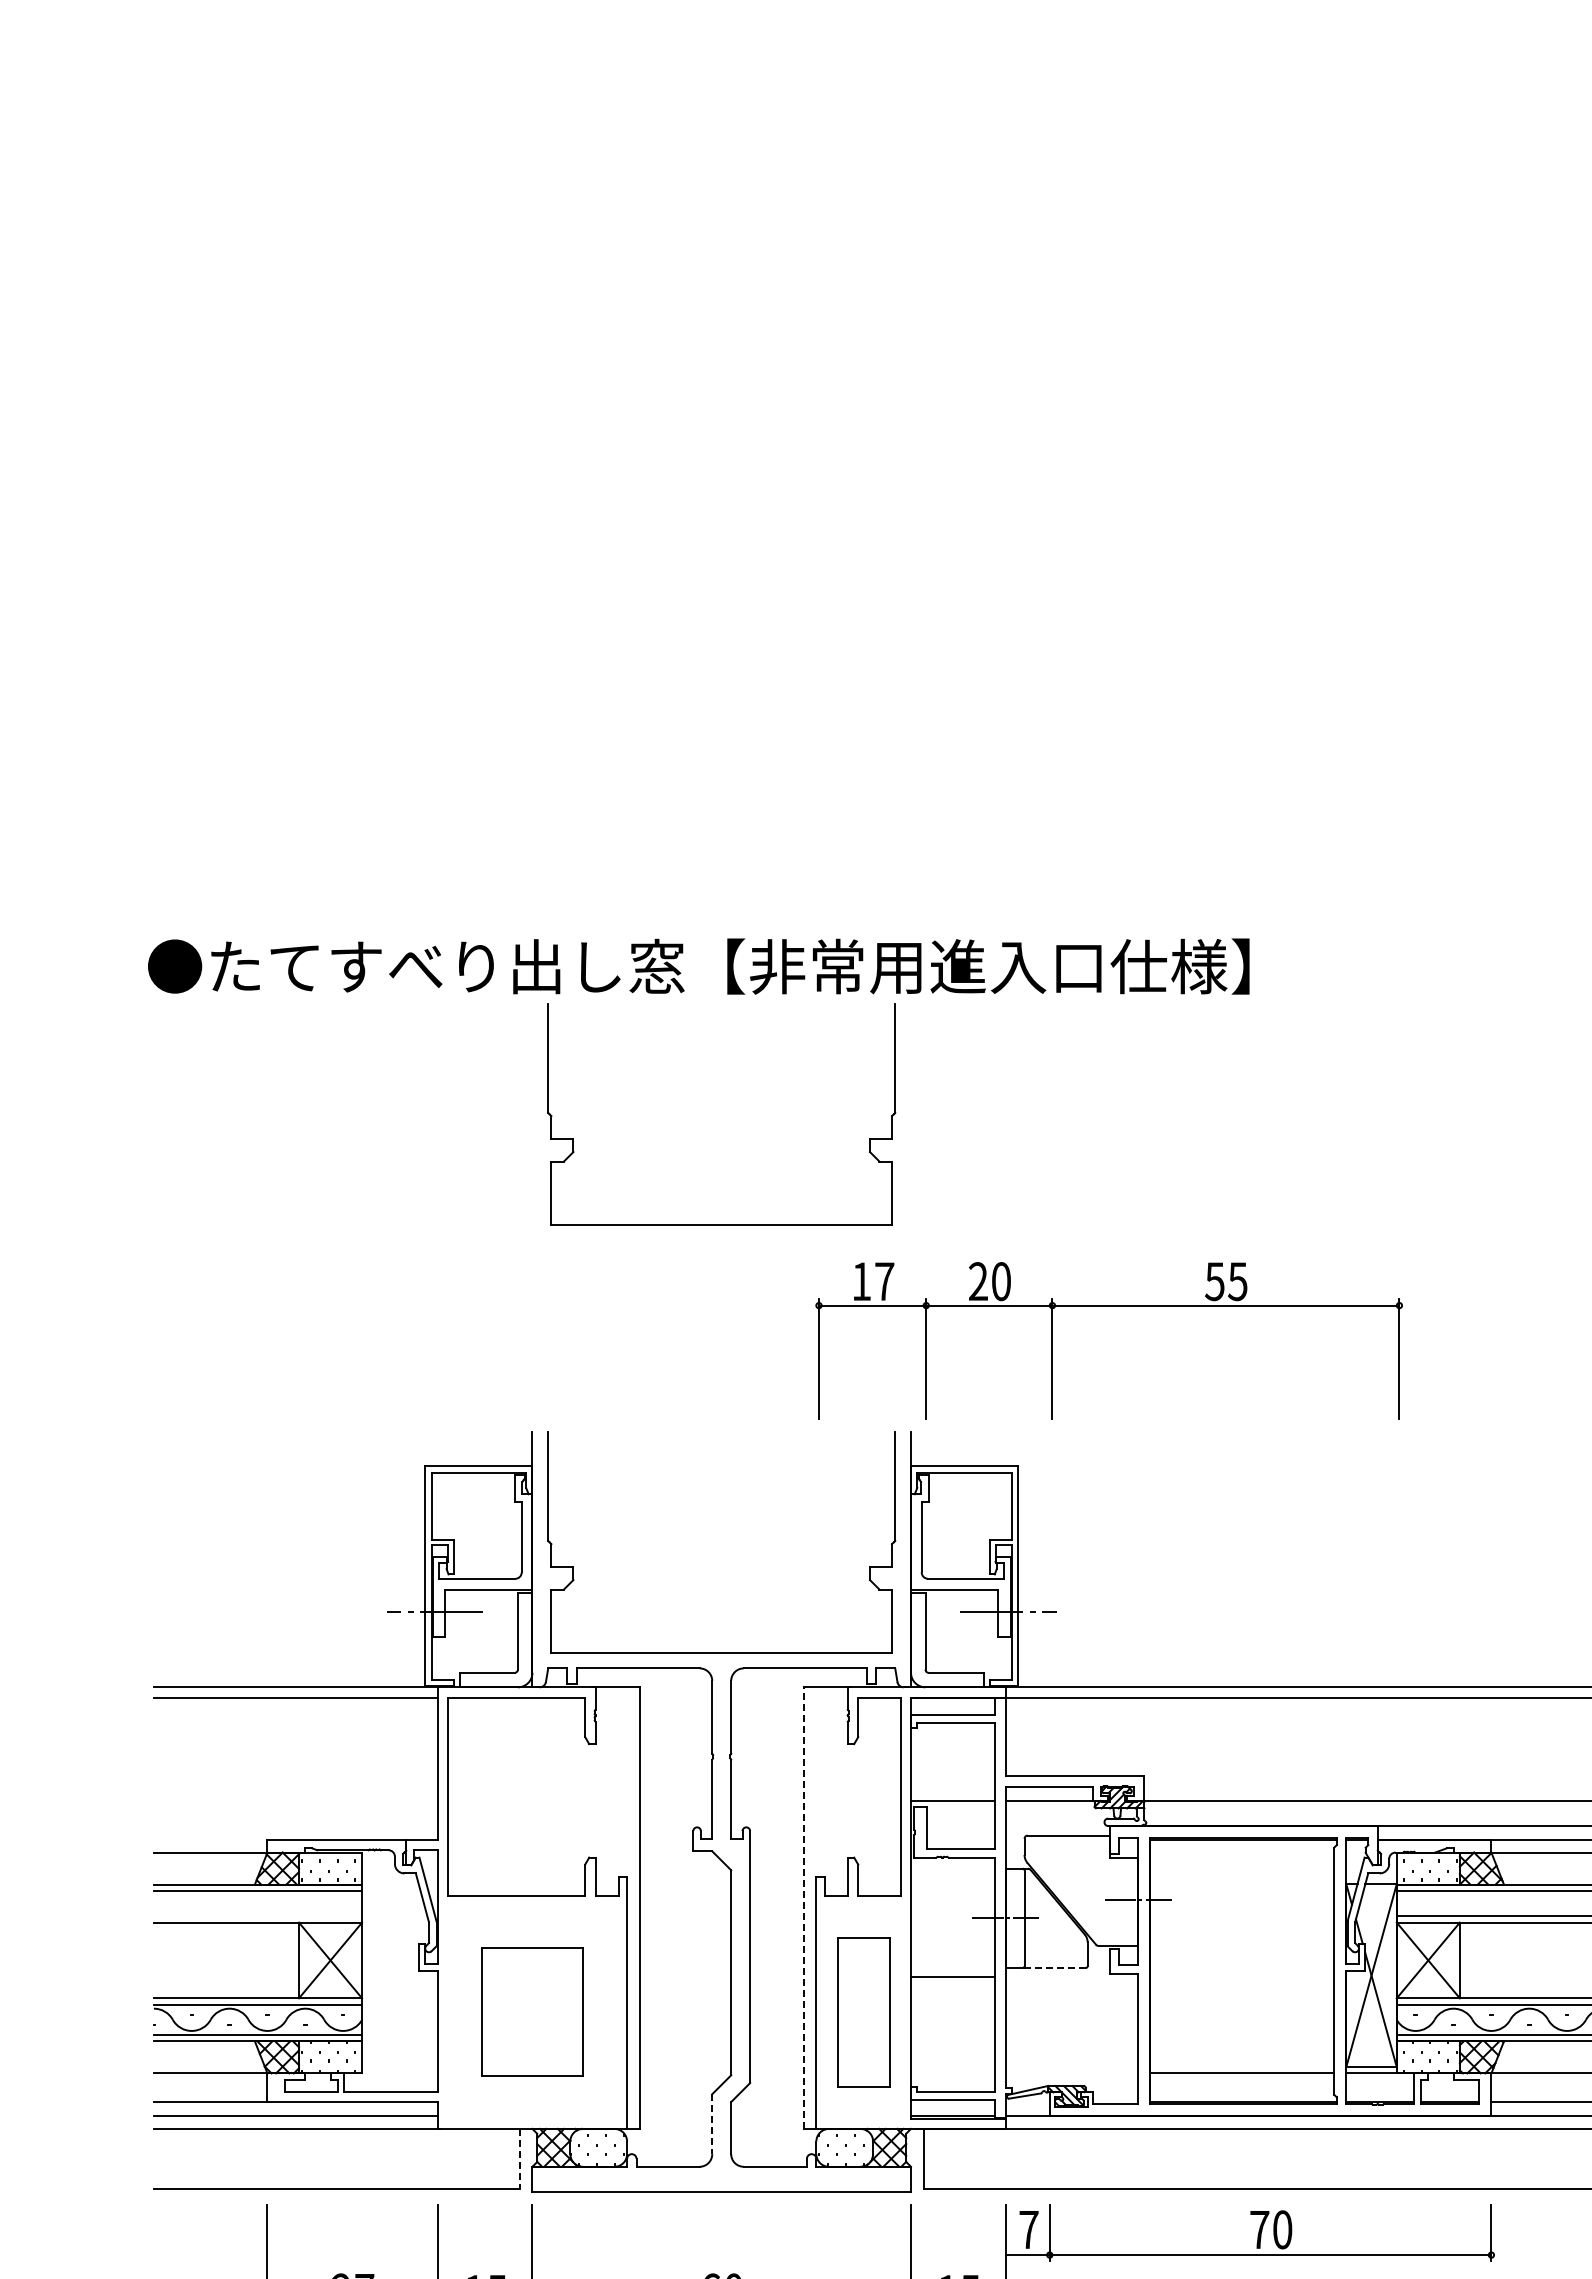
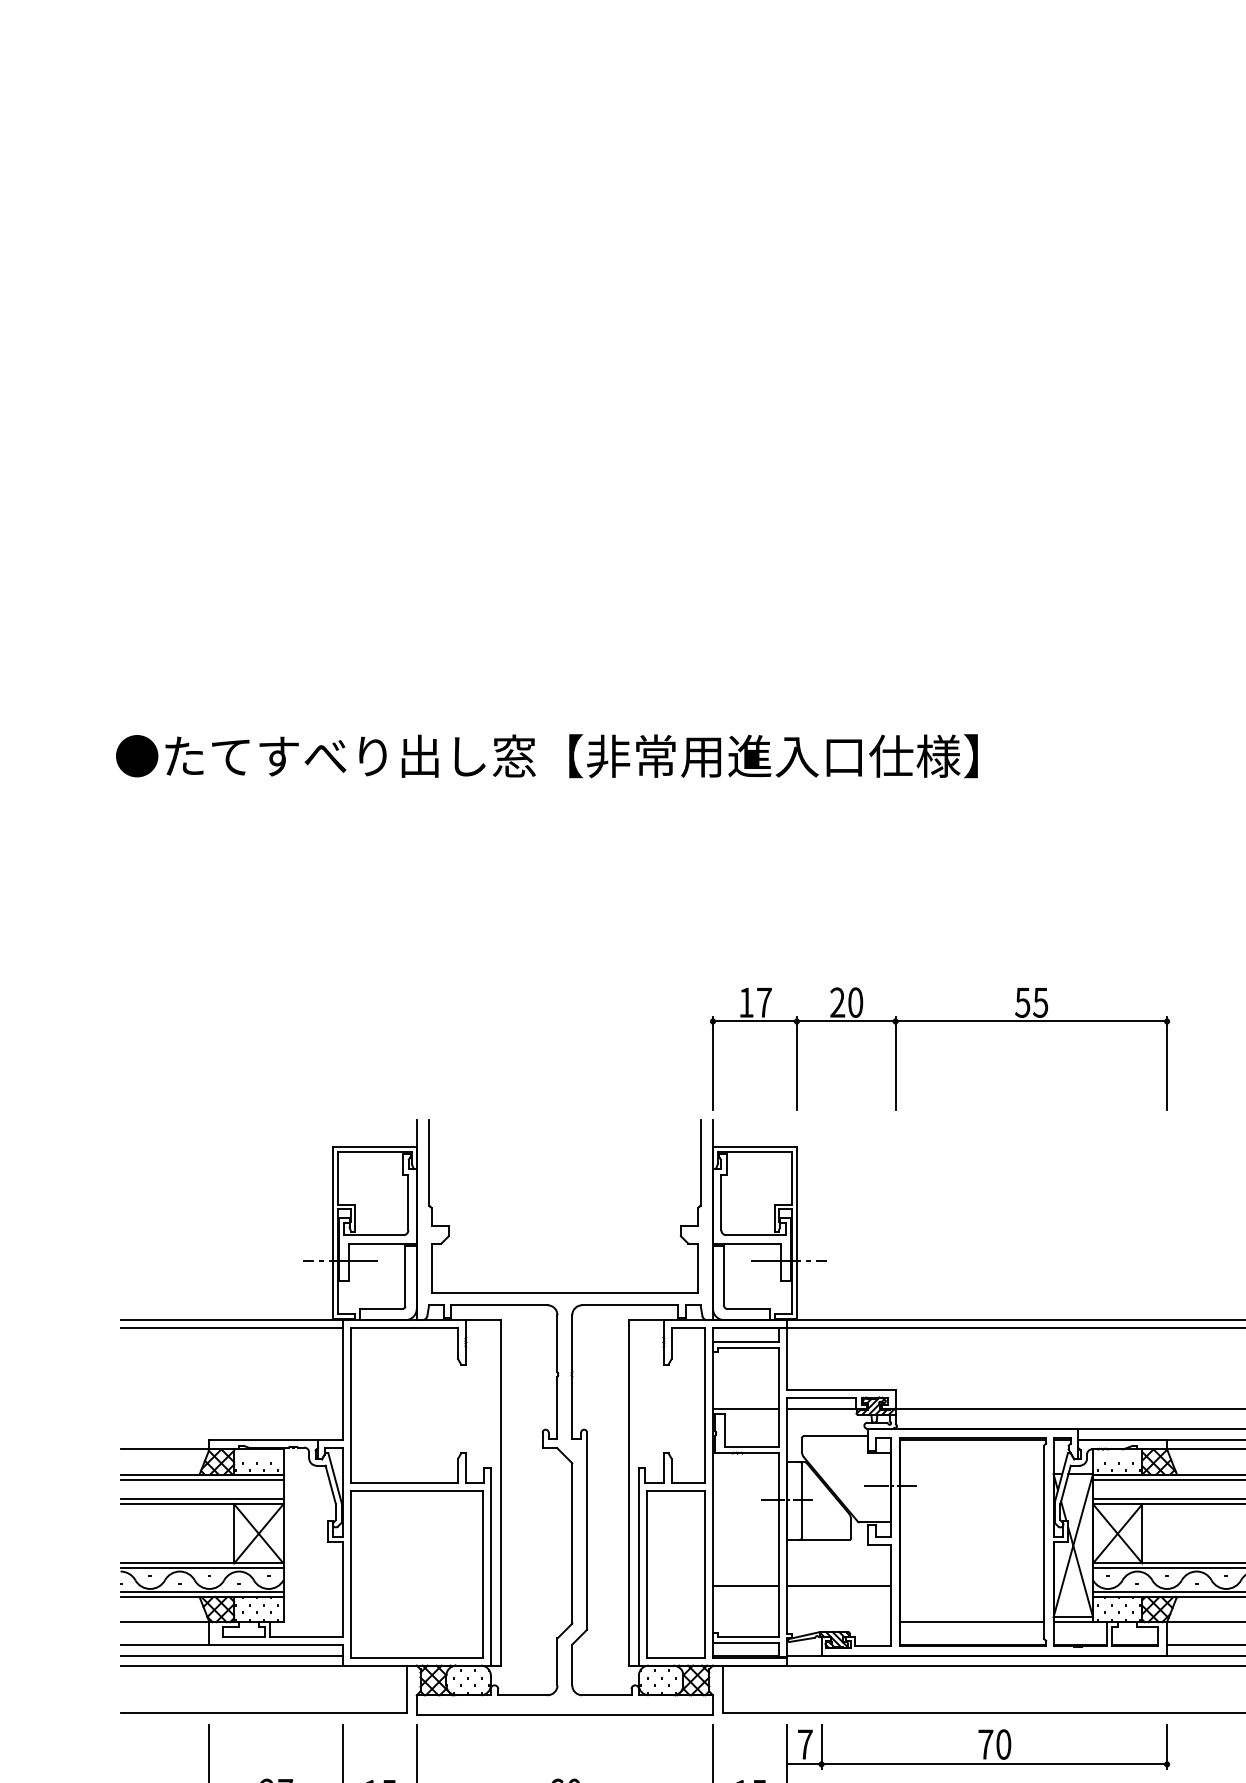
part: (721, 1224) -> (564, 958), removed
part: (1108, 1306) -> (939, 1022), moved
line: (803, 1908) -> (628, 1493), dashed -> solid
line: (257, 1916) -> (201, 1499), added
line: (1054, 1968) -> (825, 1540), dashed -> solid
line: (952, 1976) -> (745, 1585), moved
part: (532, 2012) -> (416, 1574), size x1.67
part: (863, 2012) -> (675, 1574), size x1.43
line: (1071, 2026) -> (838, 1585), added
line: (712, 2124) -> (557, 1662), dashed -> solid
line: (519, 2158) -> (406, 1688), dashed -> solid

